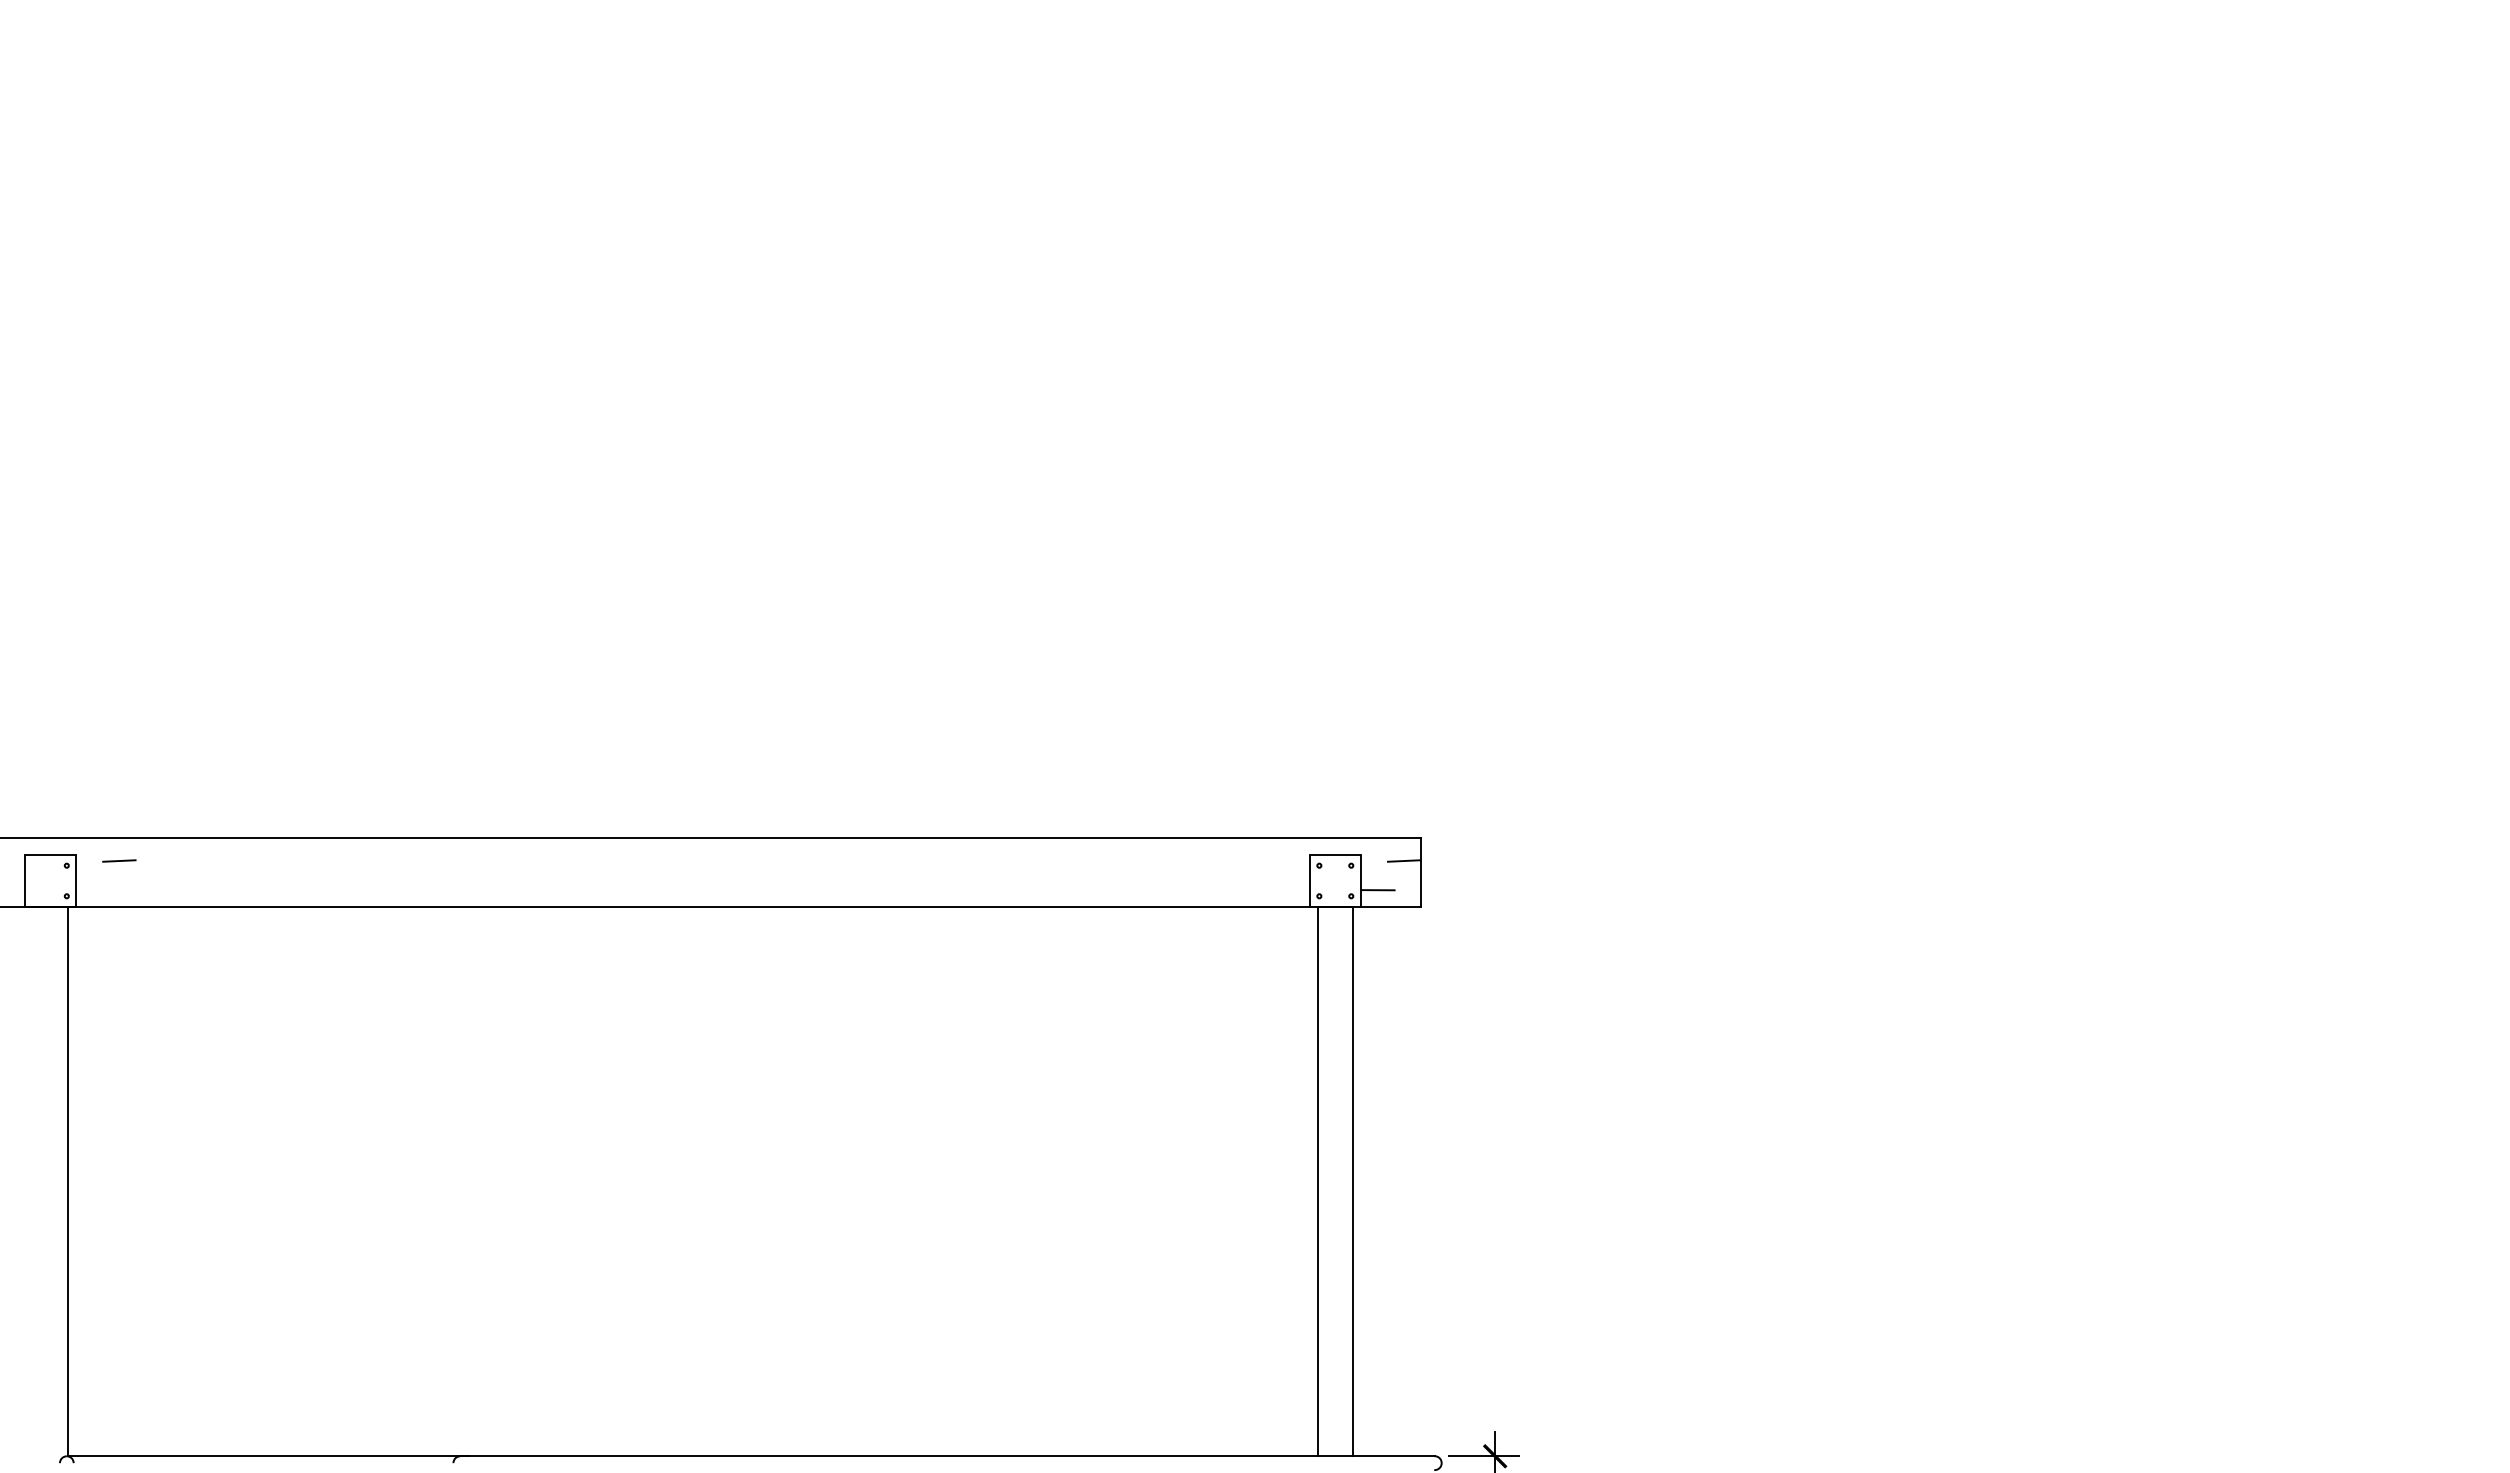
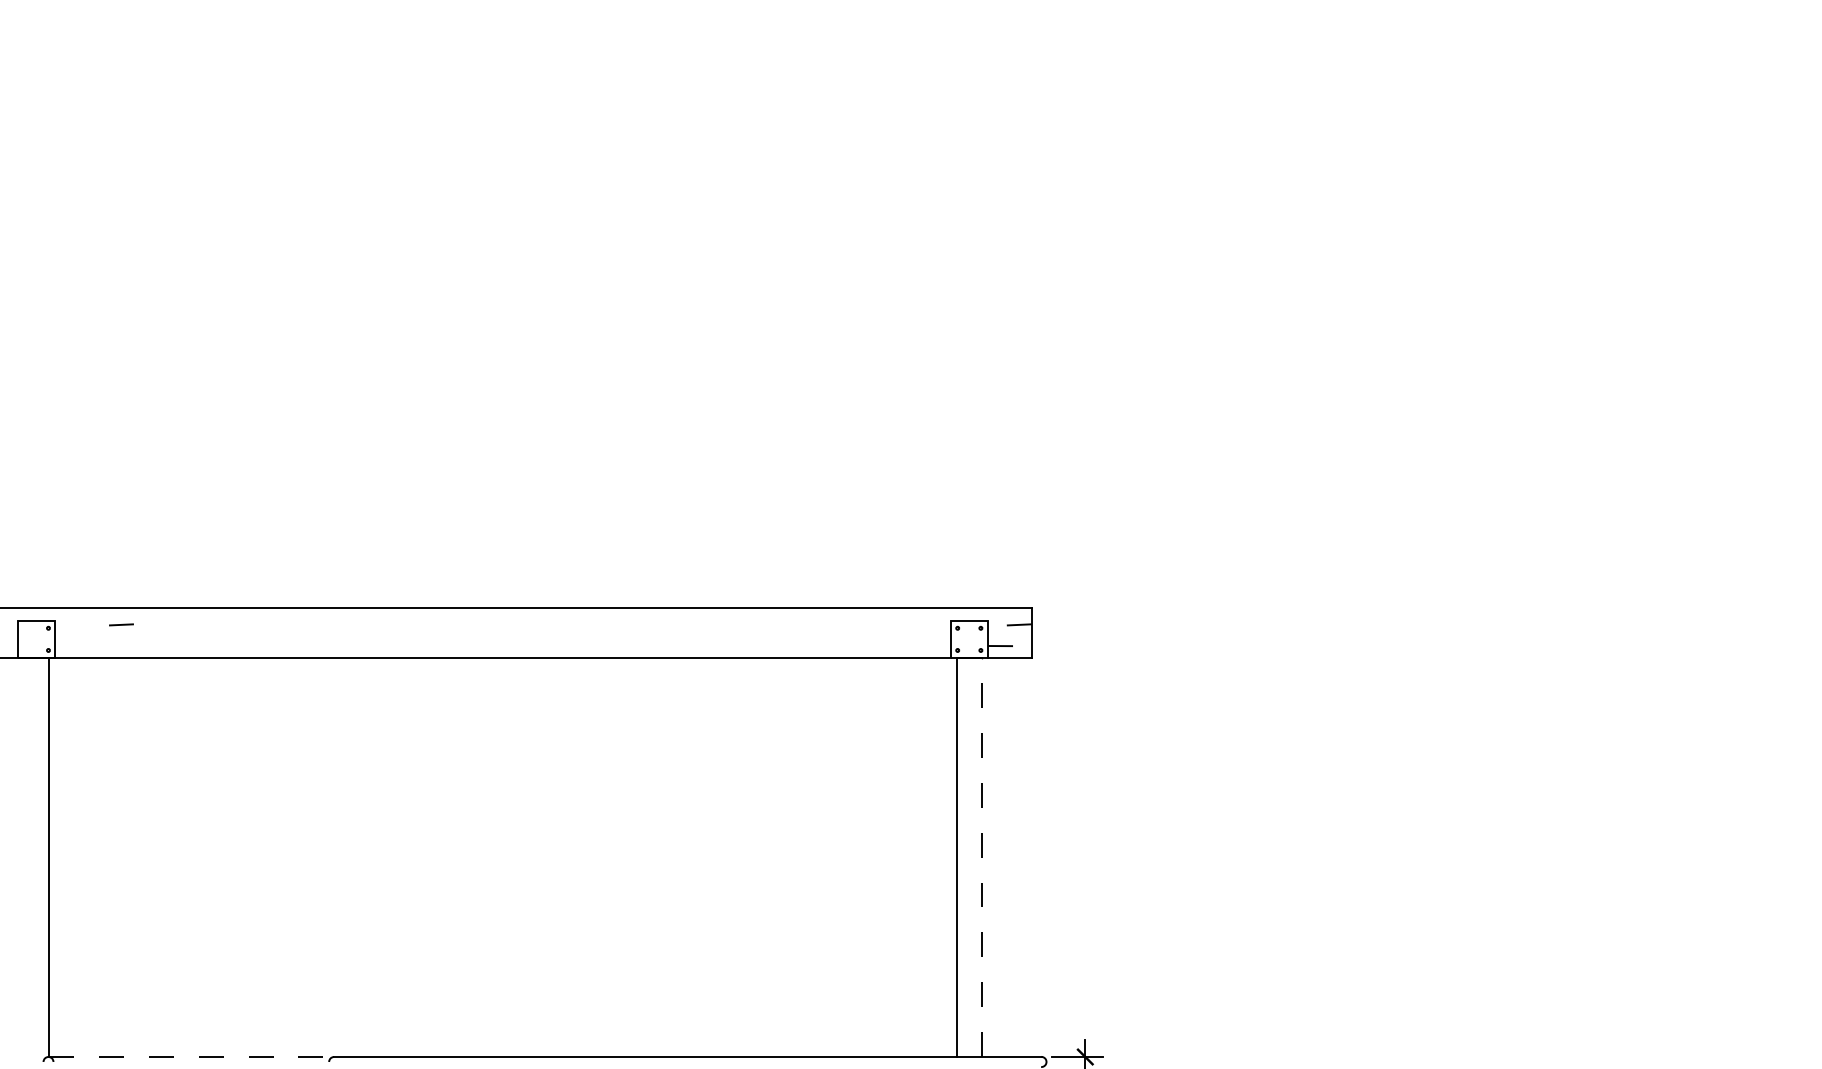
line: (119, 860) -> (121, 624), moved
line: (1352, 1181) -> (981, 857), solid -> dashed
line: (268, 1456) -> (194, 1057), solid -> dashed

